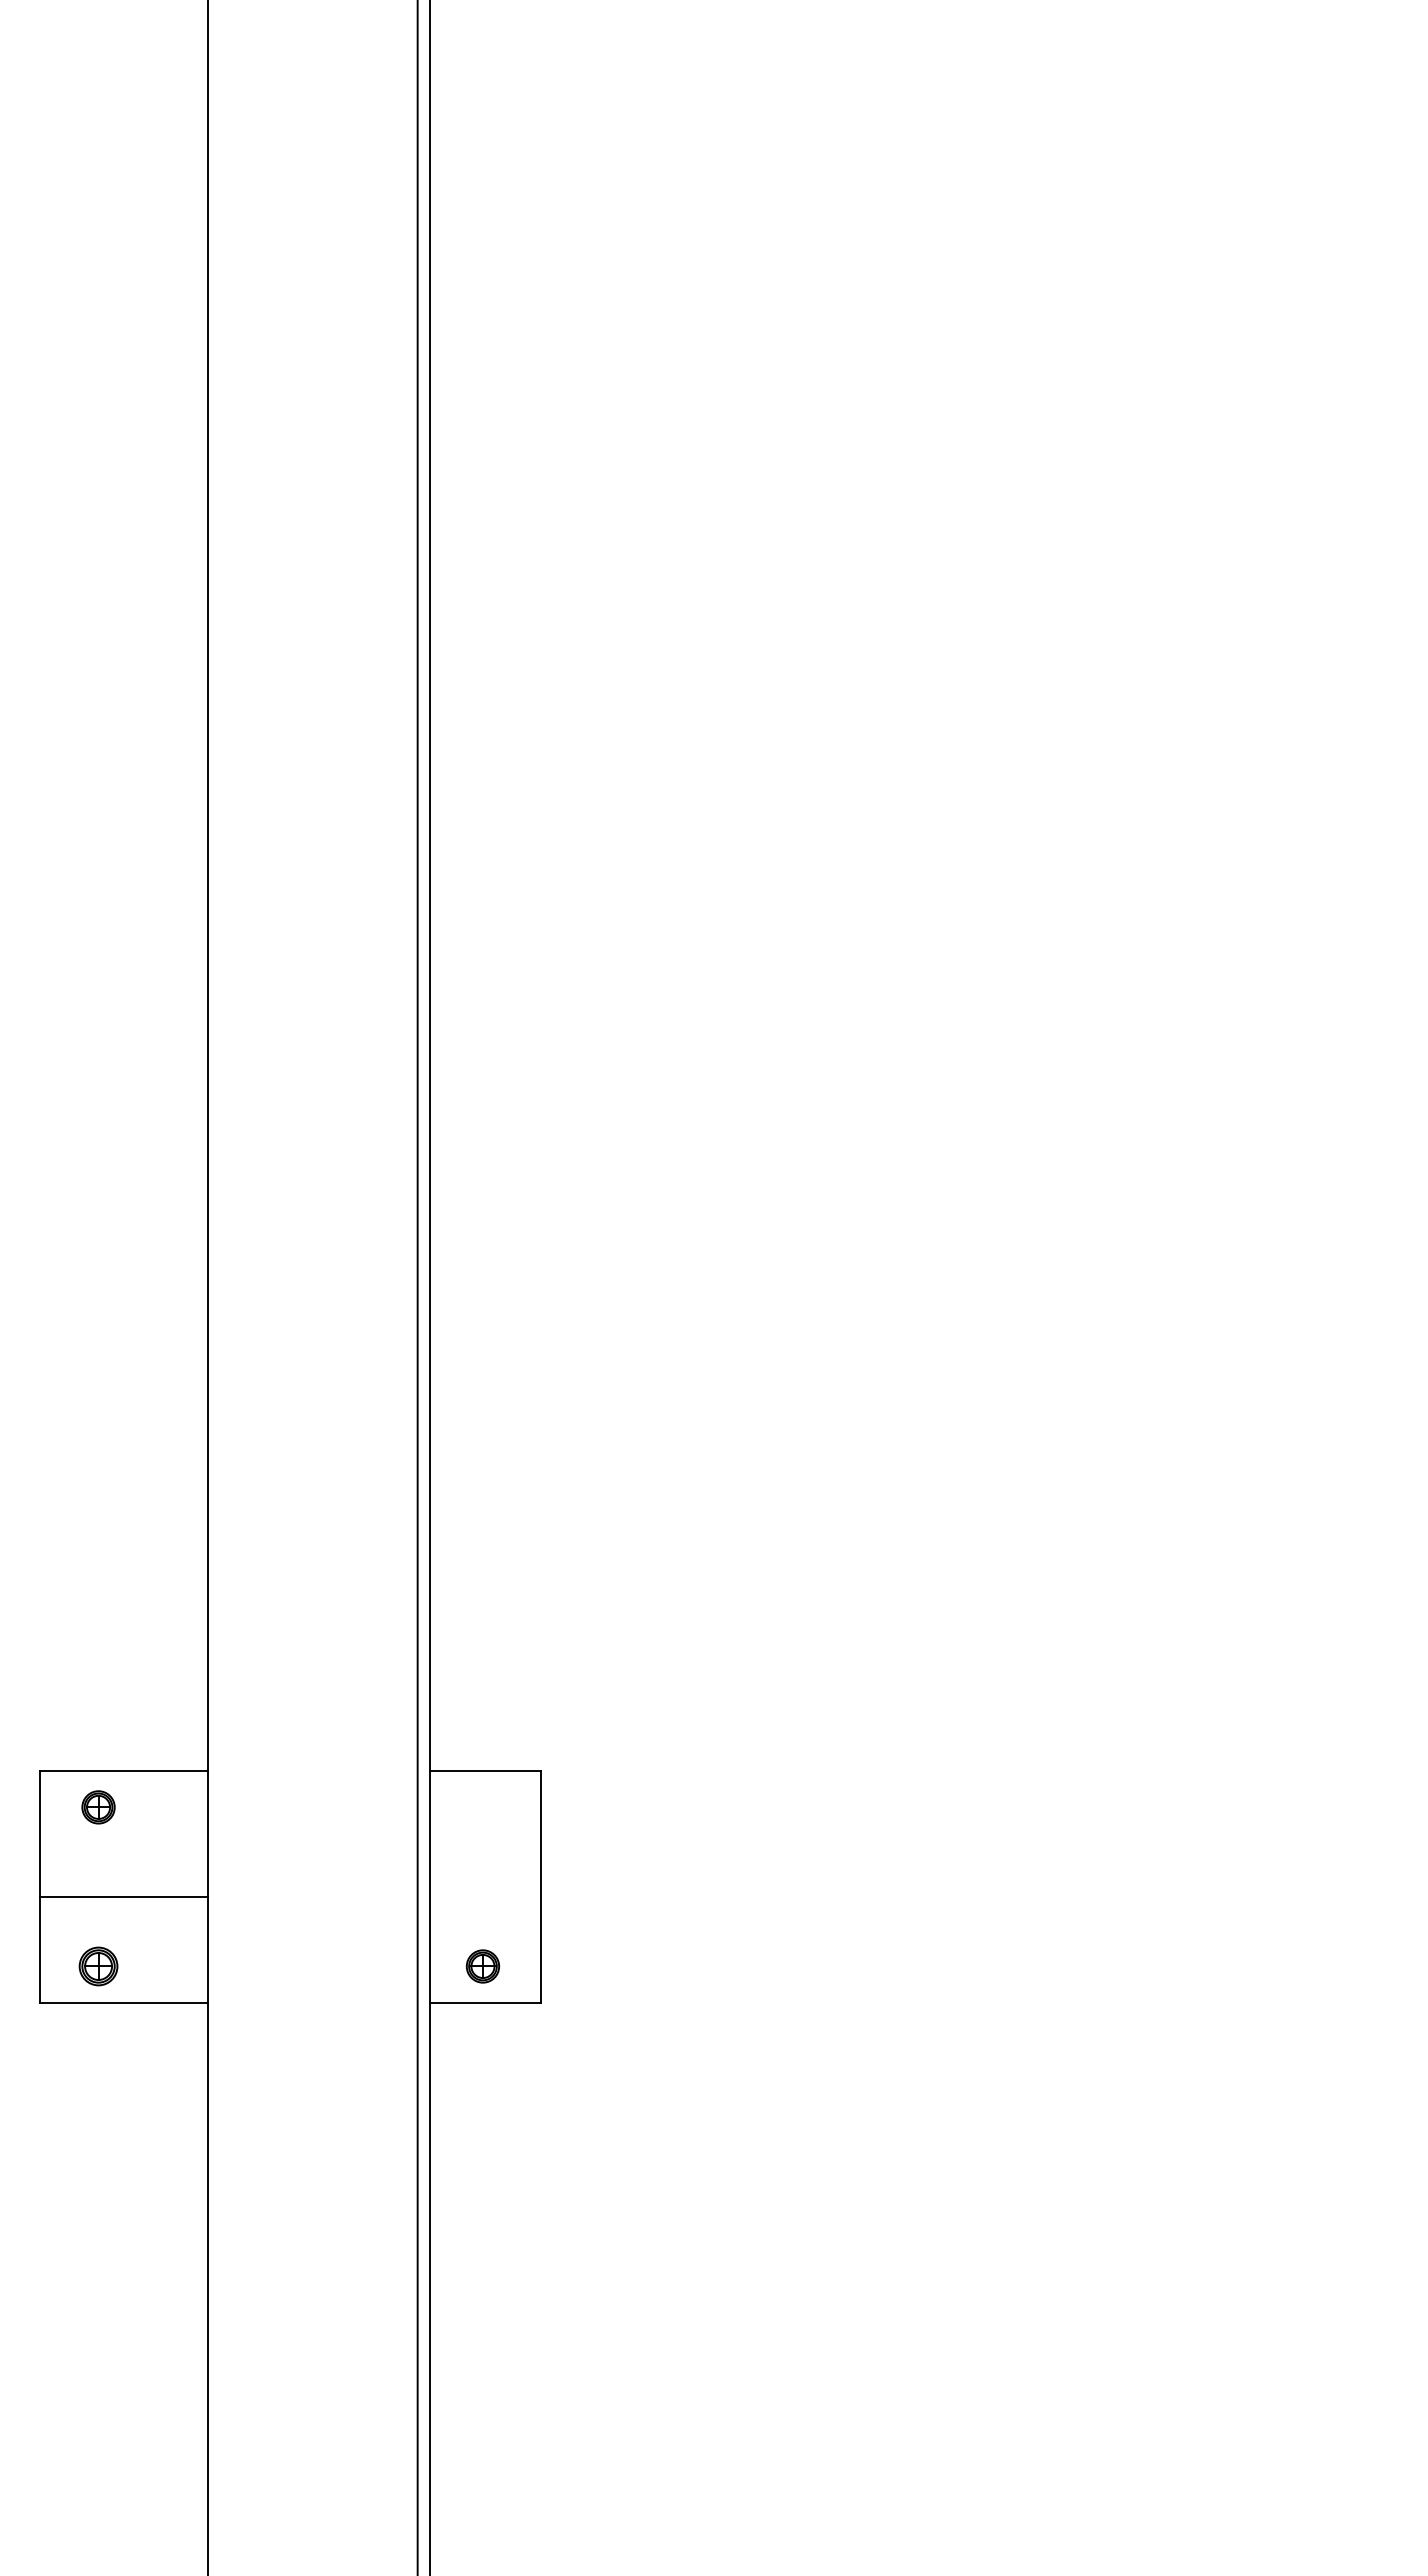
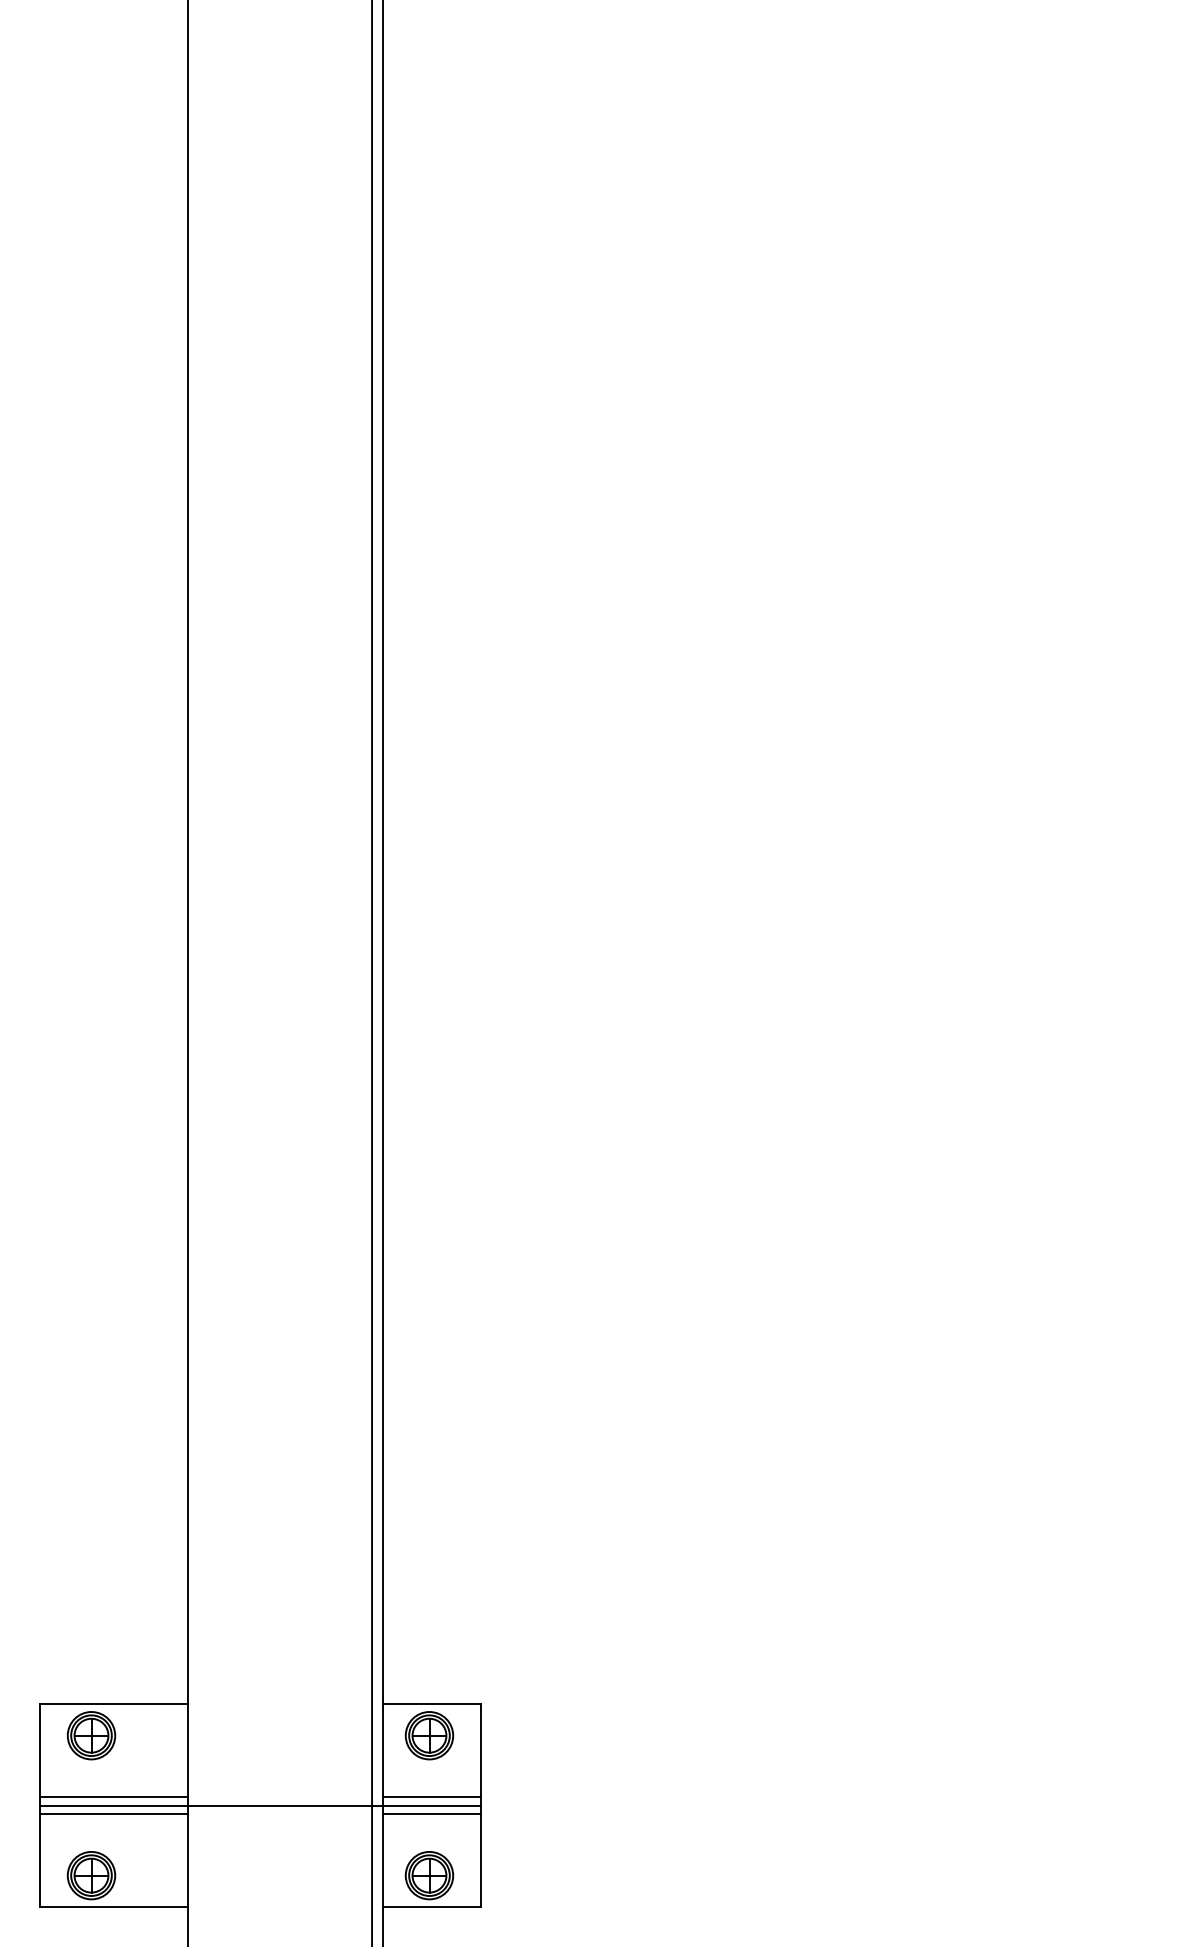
part: (98, 1807) -> (91, 1735), size x1.67
part: (482, 1807) -> (429, 1735), added
line: (124, 1877) -> (114, 1797), added
line: (485, 1877) -> (431, 1797), added
line: (290, 1886) -> (260, 1805), added
line: (485, 1896) -> (431, 1814), added
part: (98, 1966) -> (91, 1875), size x1.43
part: (482, 1966) -> (429, 1875), size x1.67

